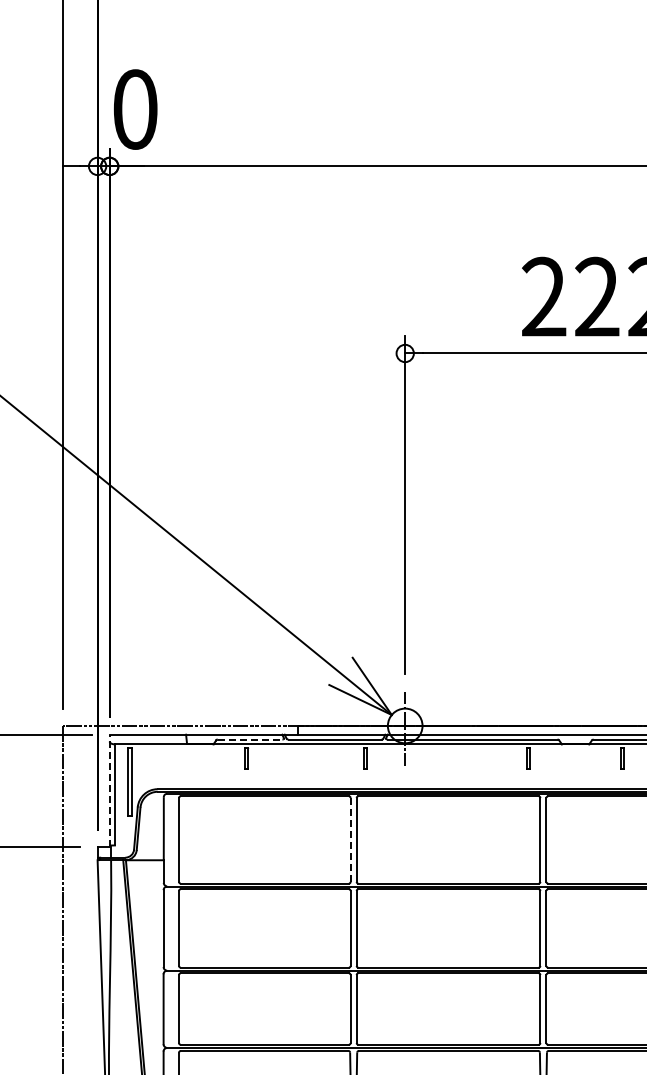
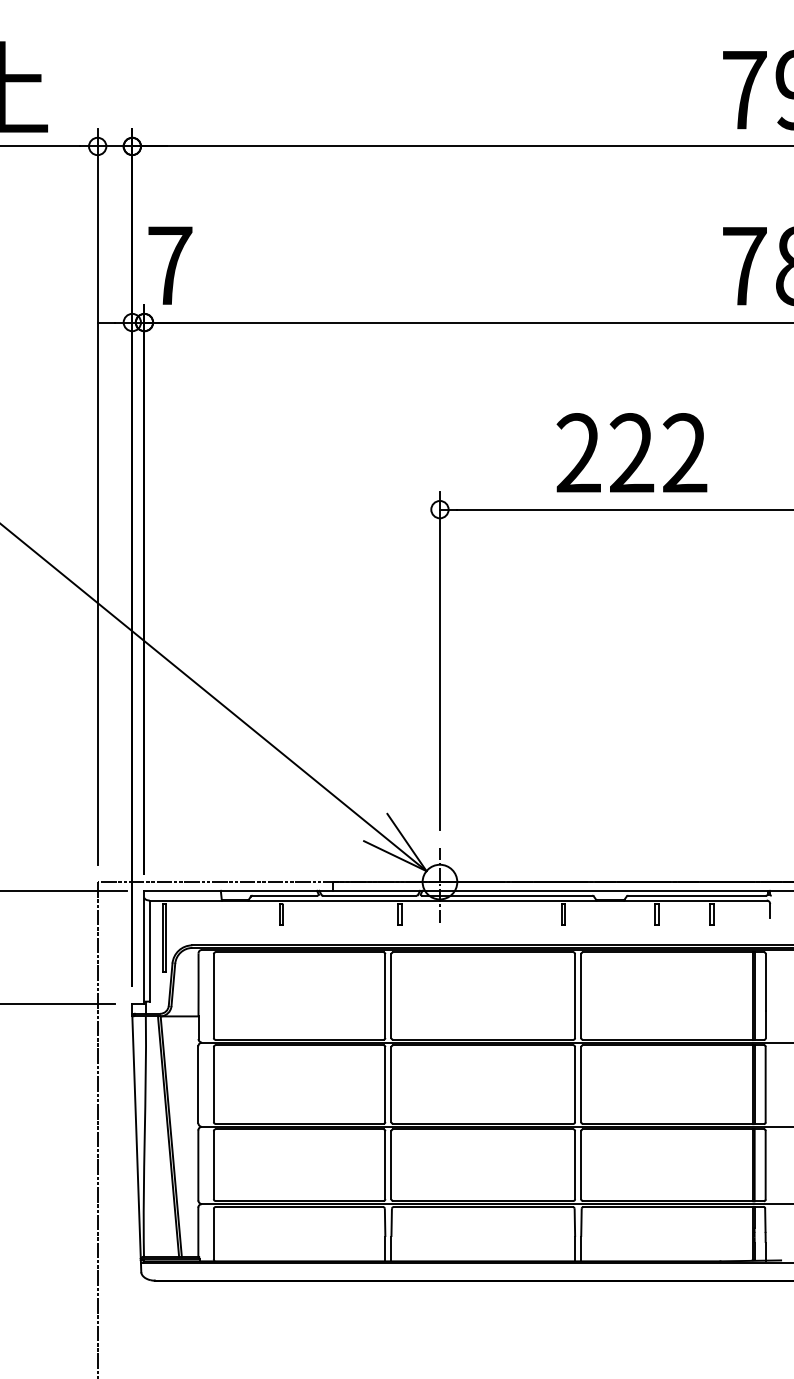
text: (135, 109) -> (170, 265), 0 -> 7
line: (250, 739) -> (285, 895), dashed -> solid
line: (109, 790) -> (144, 946), dashed -> solid
line: (350, 840) -> (385, 996), dashed -> solid

